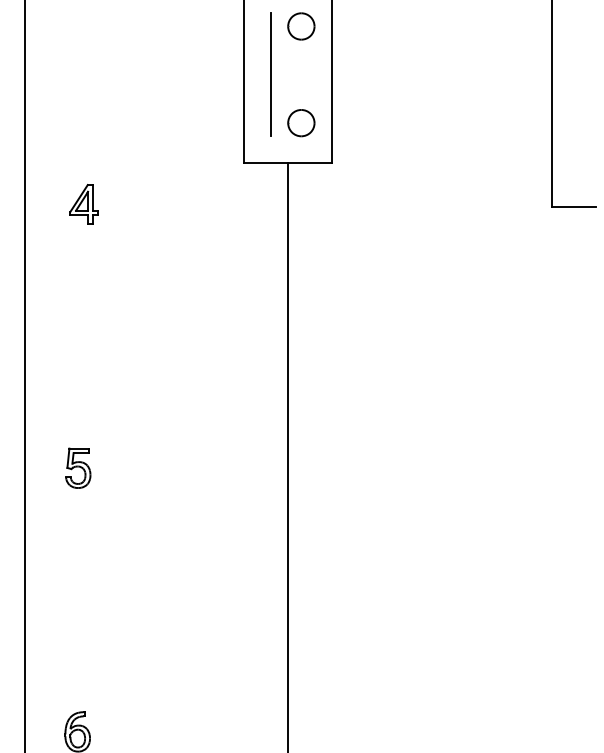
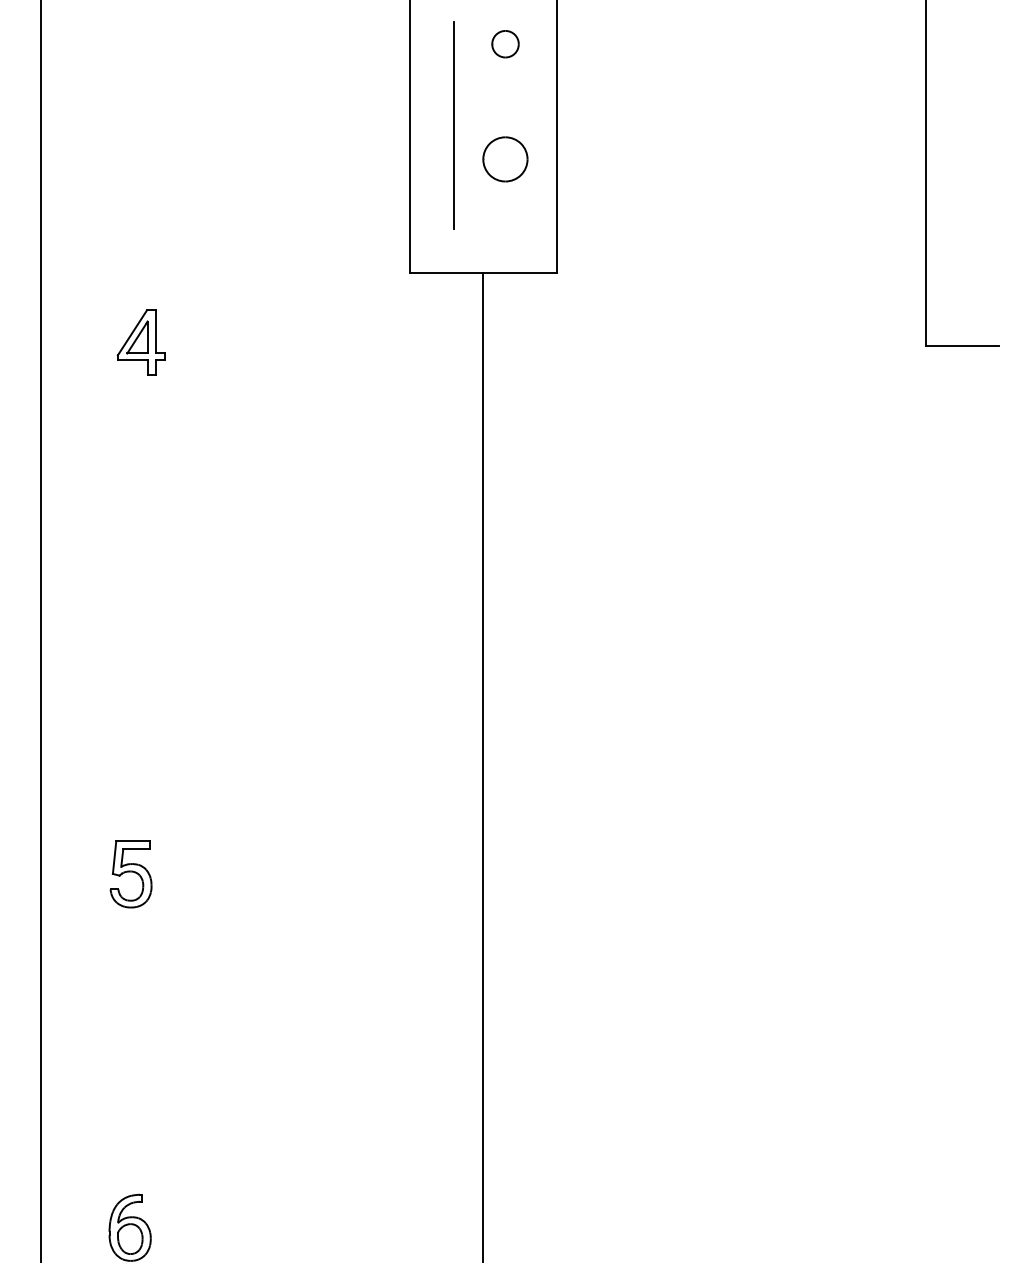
part: (301, 26) -> (505, 44), size x0.6
part: (301, 123) -> (505, 160), moved
part: (78, 467) -> (131, 873), moved

